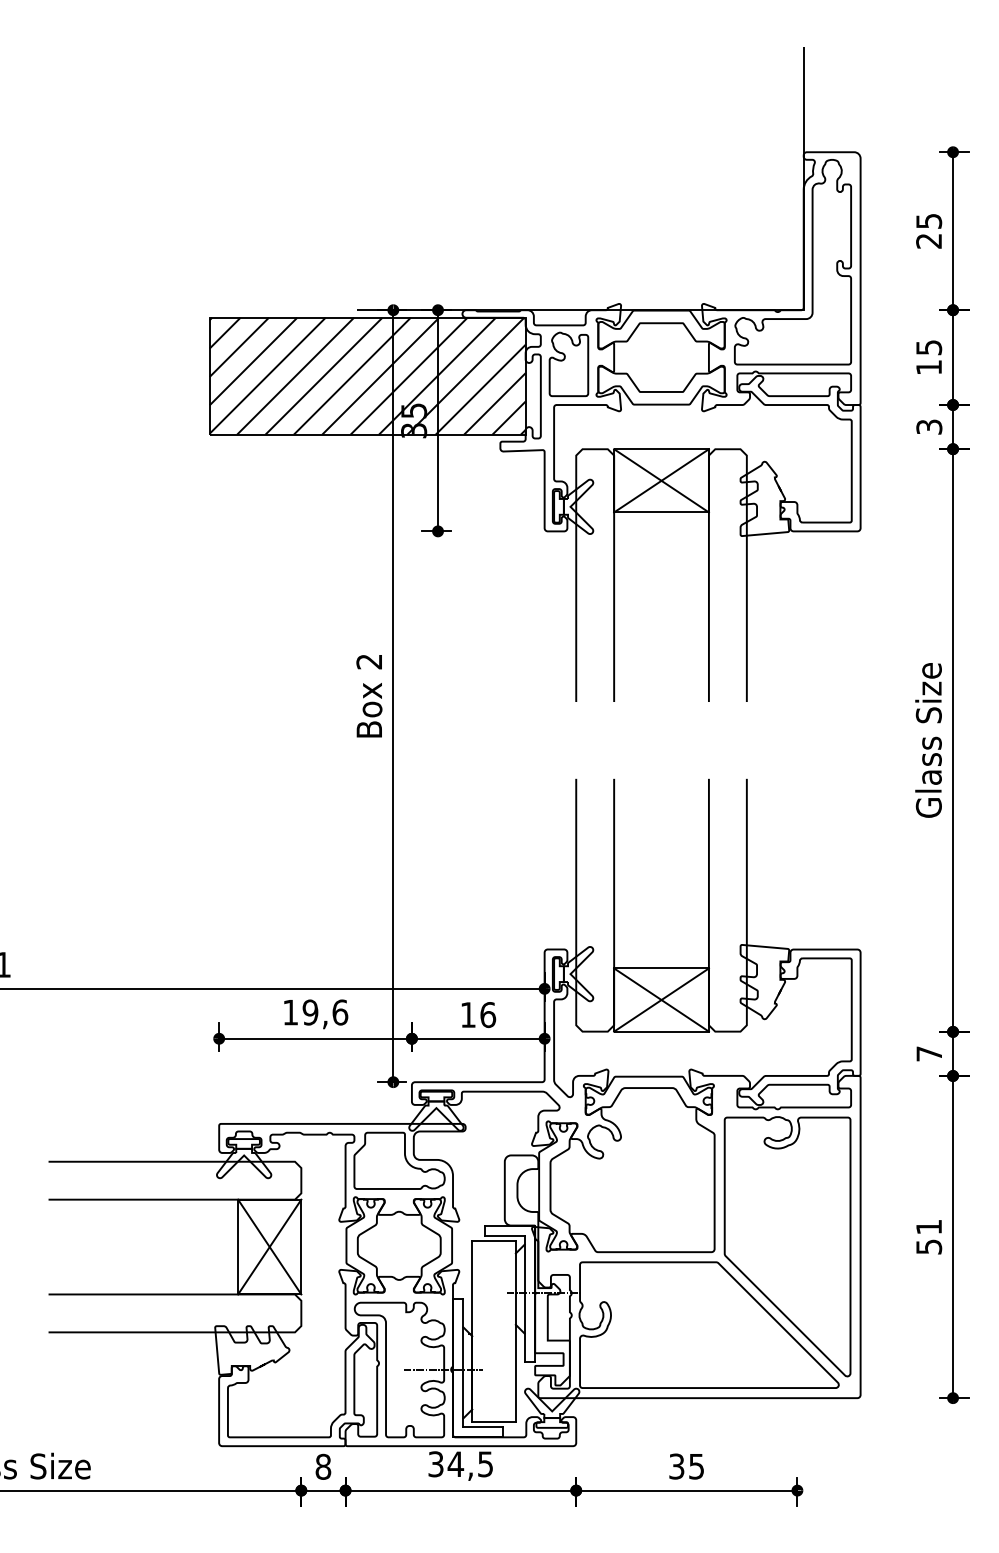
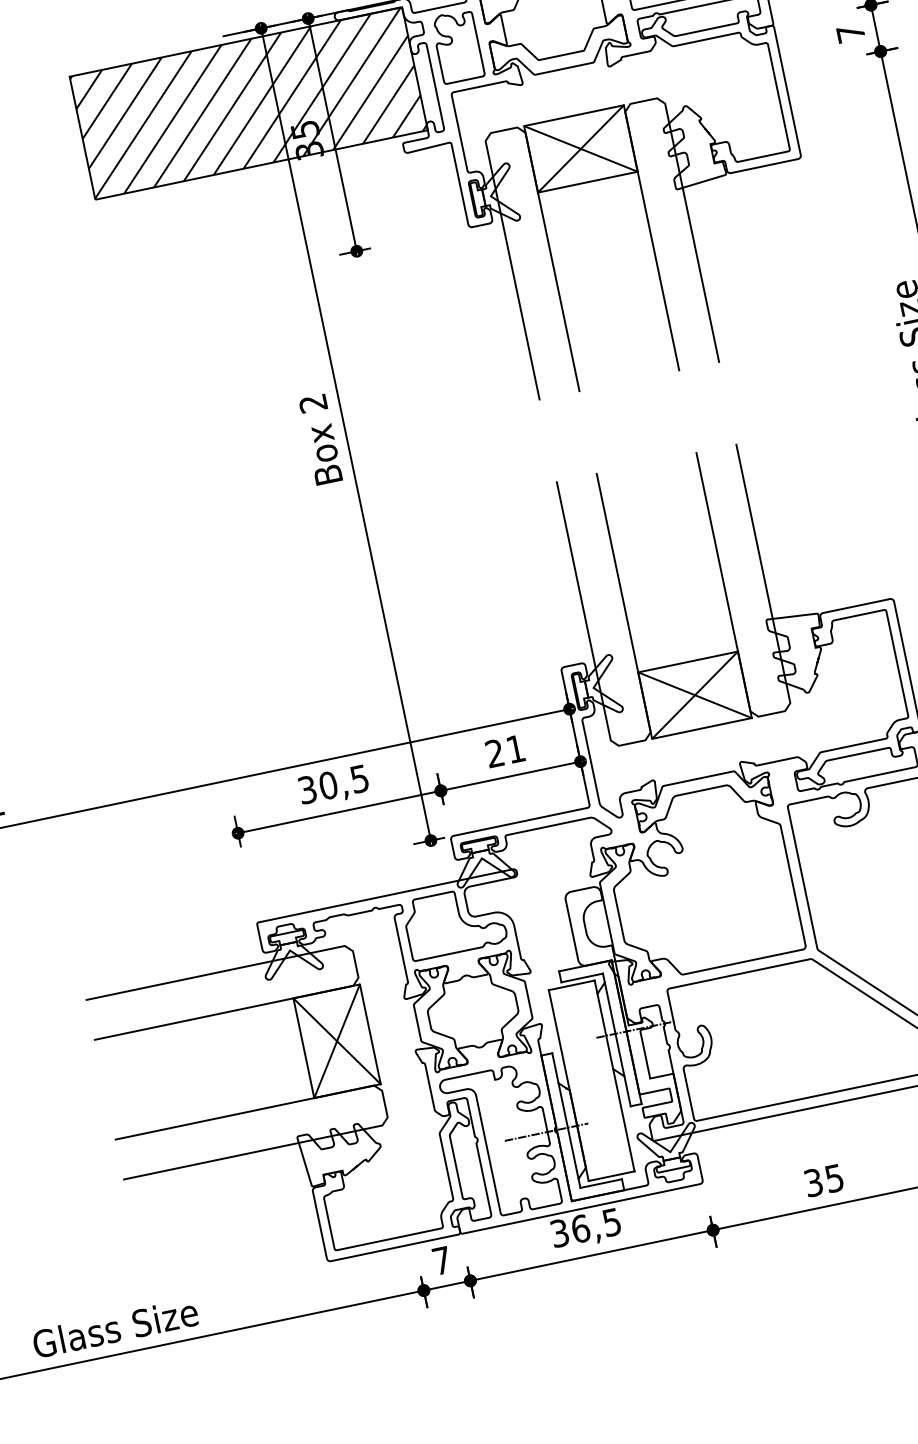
text: (929, 426) -> (850, 32), 3 -> 7
text: (315, 1012) -> (333, 784), 19,6 -> 30,5
text: (478, 1015) -> (505, 751), 16 -> 21
text: (455, 1464) -> (580, 1229), 34,5 -> 36,5
text: (323, 1466) -> (441, 1260), 8 -> 7

